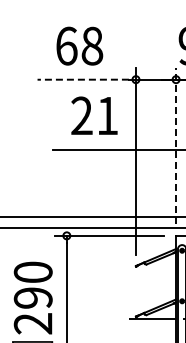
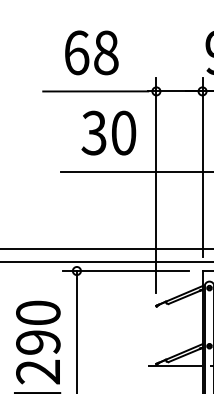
line: (83, 79) -> (96, 91), dashed -> solid
text: (94, 115) -> (108, 132), 21 -> 30
line: (176, 145) -> (203, 167), dashed -> solid

